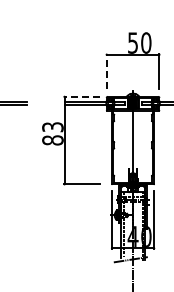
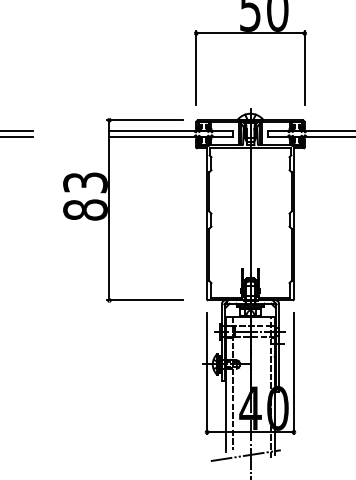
line: (106, 71) -> (195, 68), dashed -> solid
line: (81, 96) -> (144, 119), dashed -> solid

